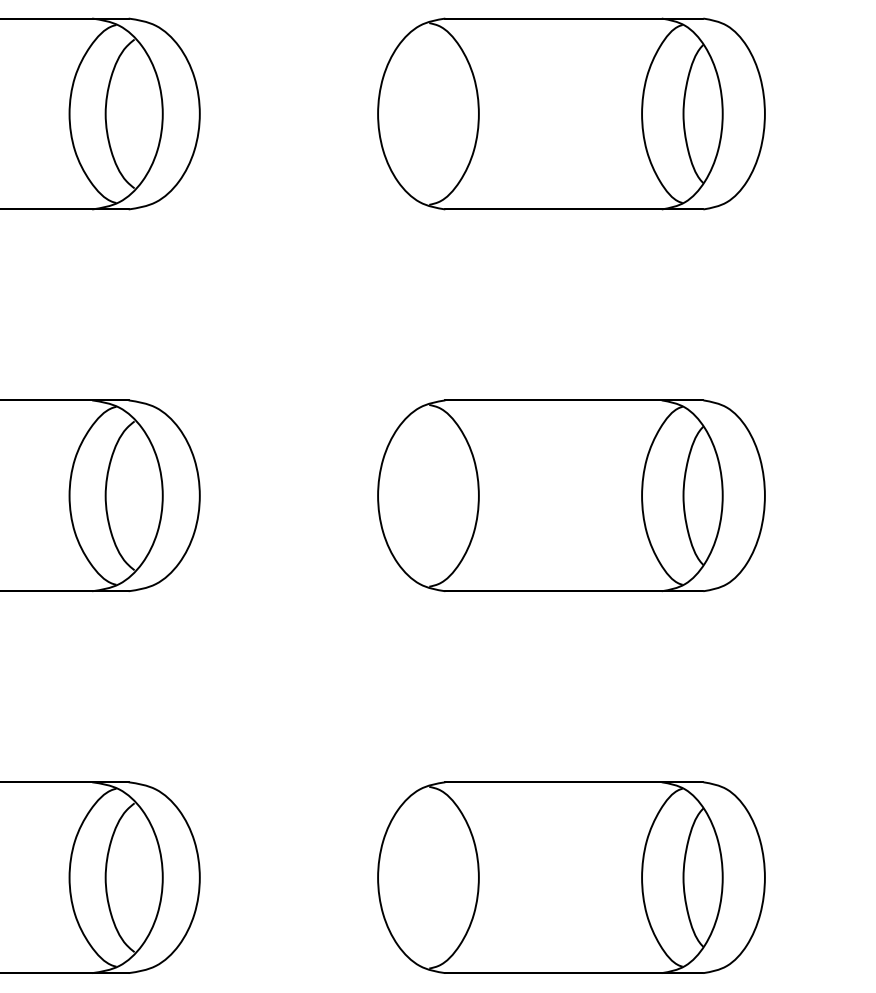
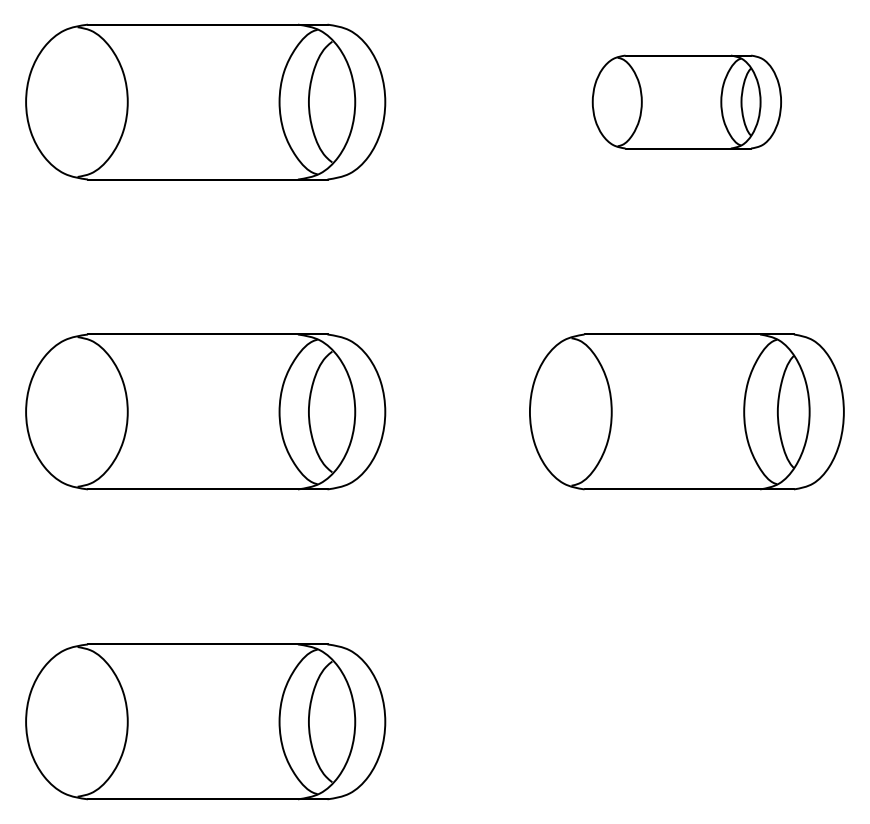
part: (570, 113) -> (686, 101), size x0.6
part: (570, 877) -> (686, 721), removed

